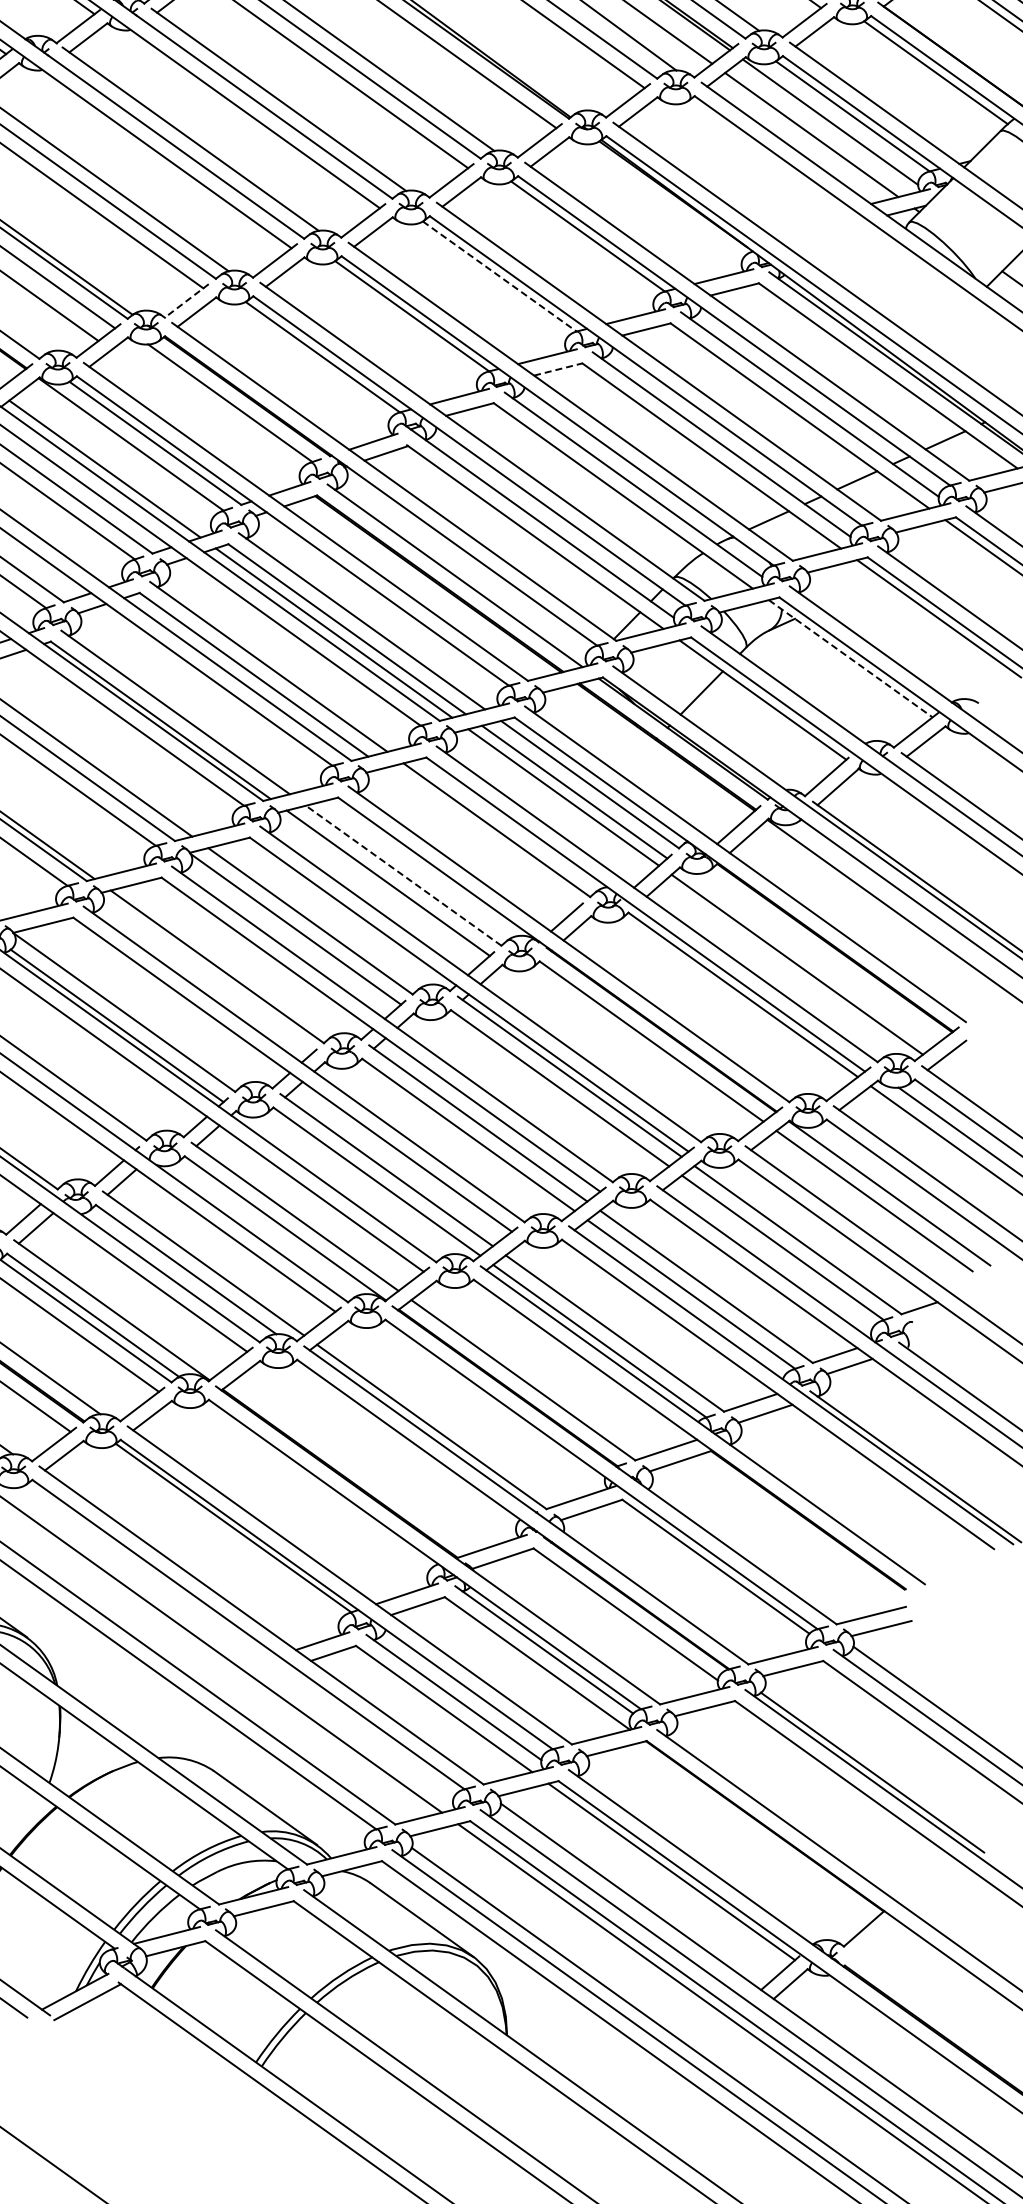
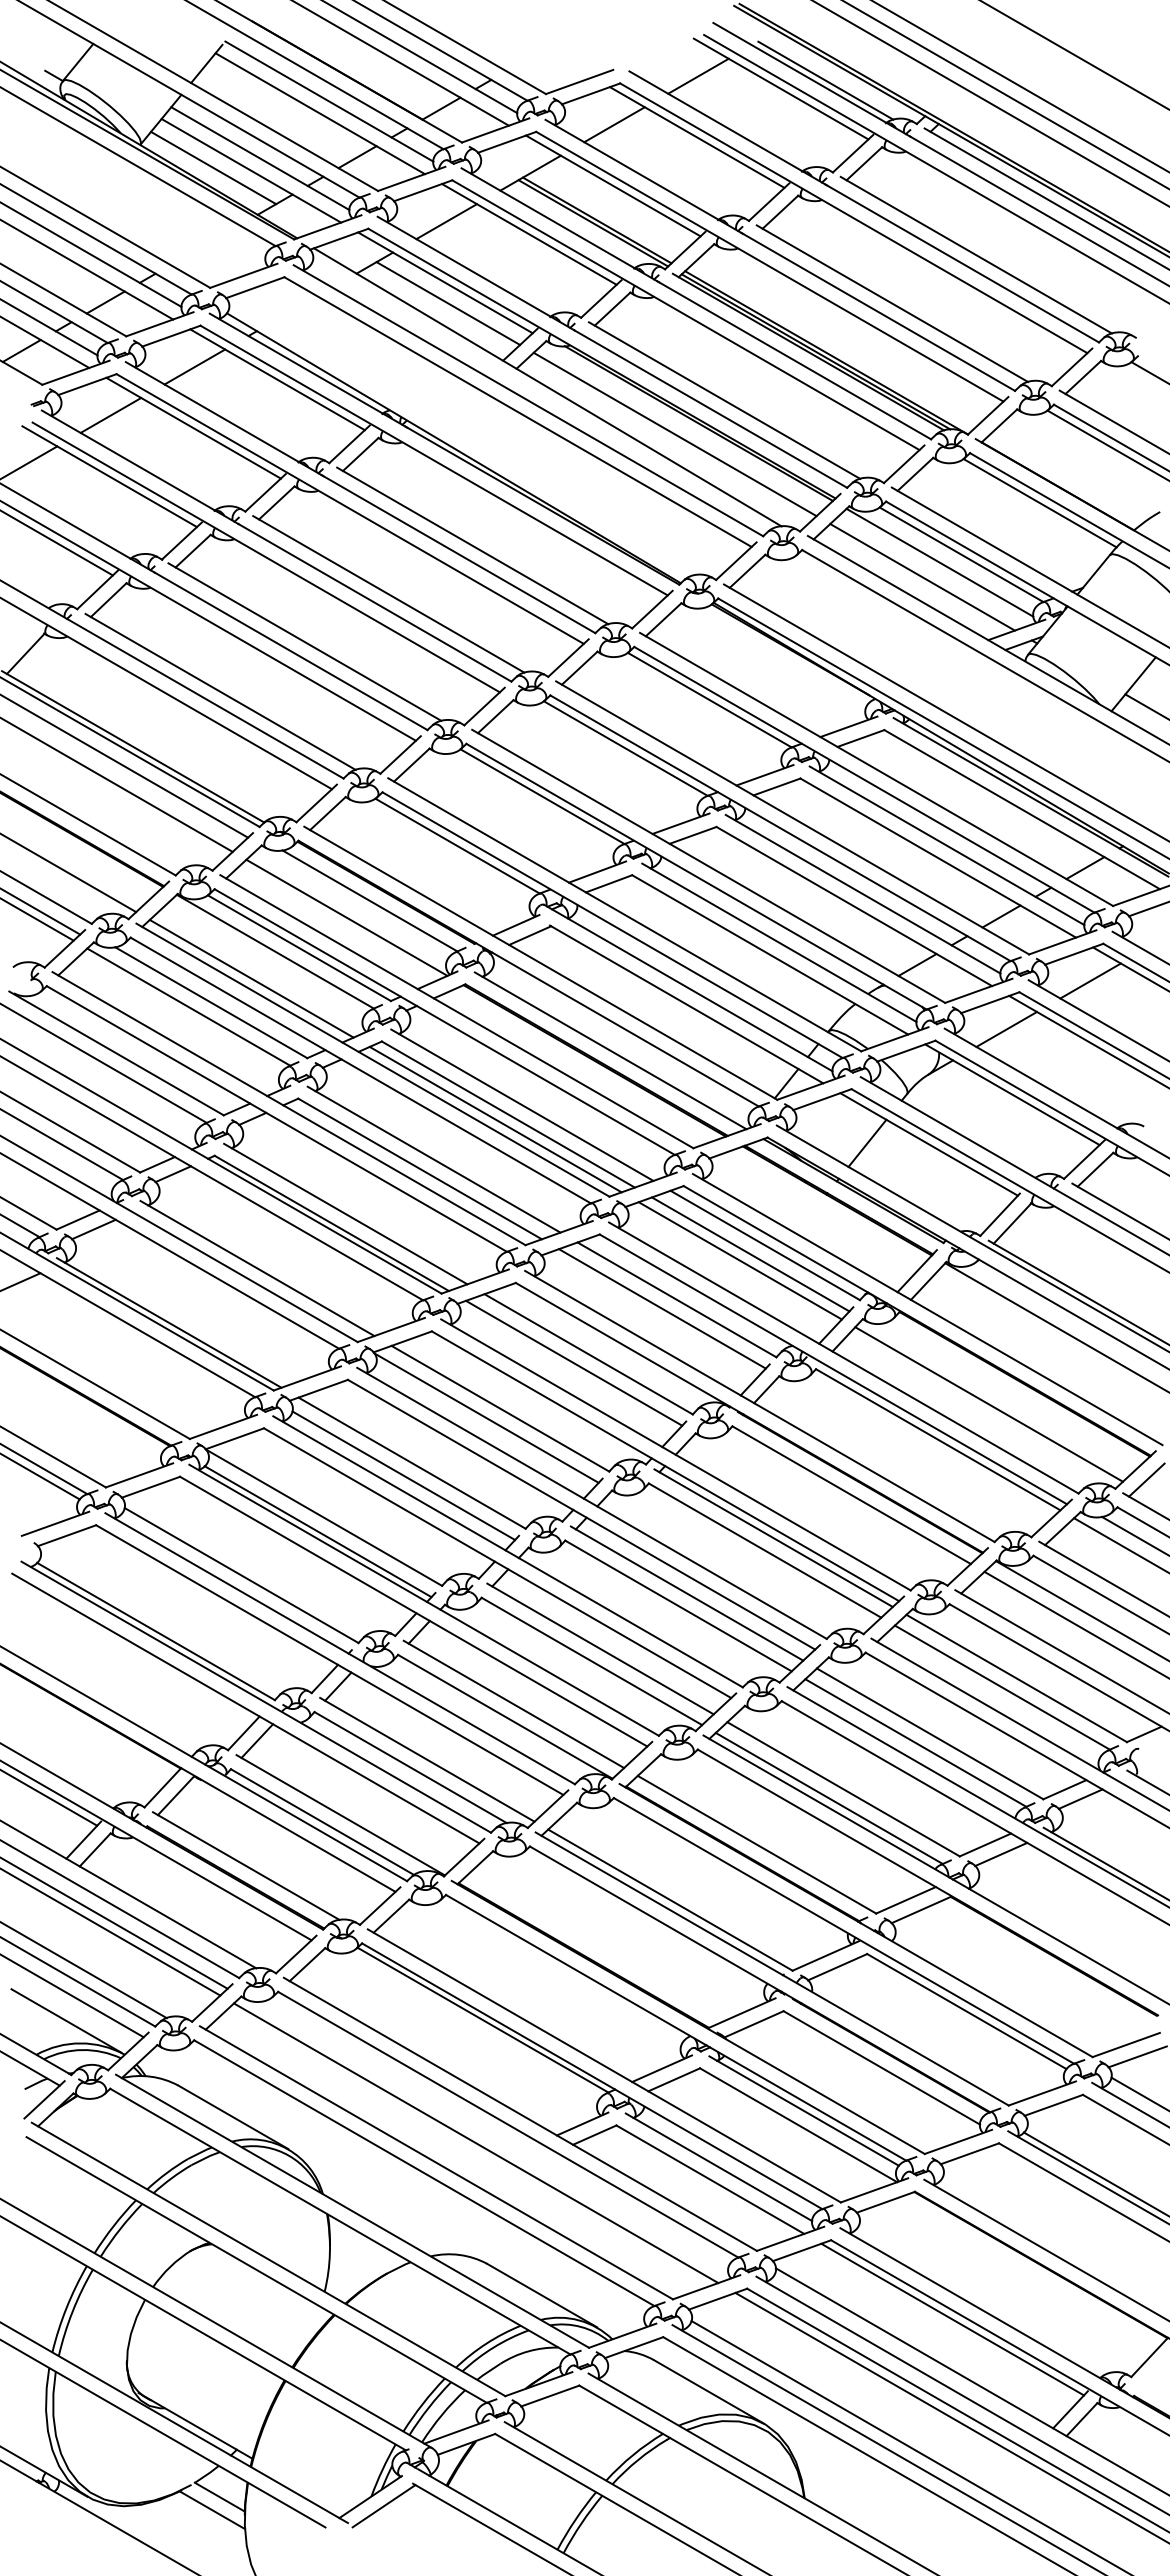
line: (499, 276) -> (625, 748), dashed -> solid
line: (186, 300) -> (316, 803), dashed -> solid
line: (558, 369) -> (693, 835), dashed -> solid
line: (205, 417) -> (346, 917), added
line: (939, 552) -> (1090, 980), added
line: (851, 592) -> (1006, 1028), added
line: (850, 658) -> (1012, 1094), dashed -> solid
line: (481, 837) -> (662, 1308), added
line: (403, 875) -> (588, 1354), dashed -> solid
line: (207, 978) -> (403, 1475), added

